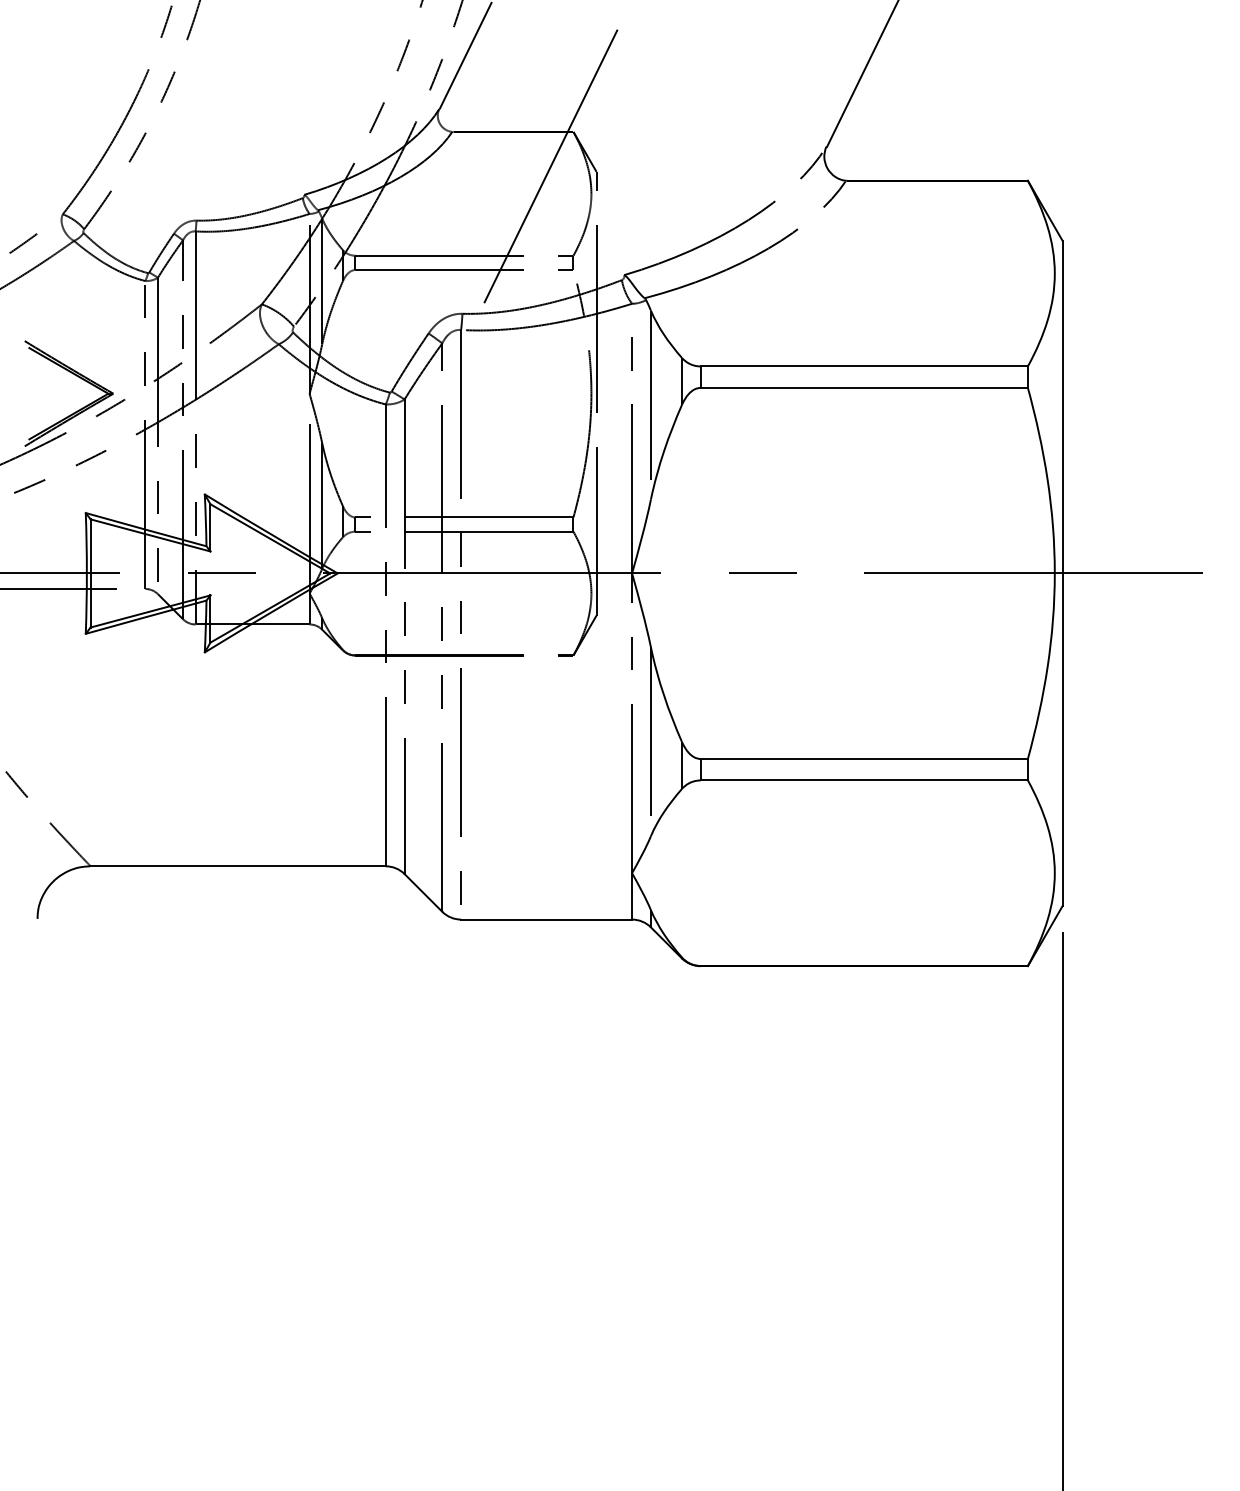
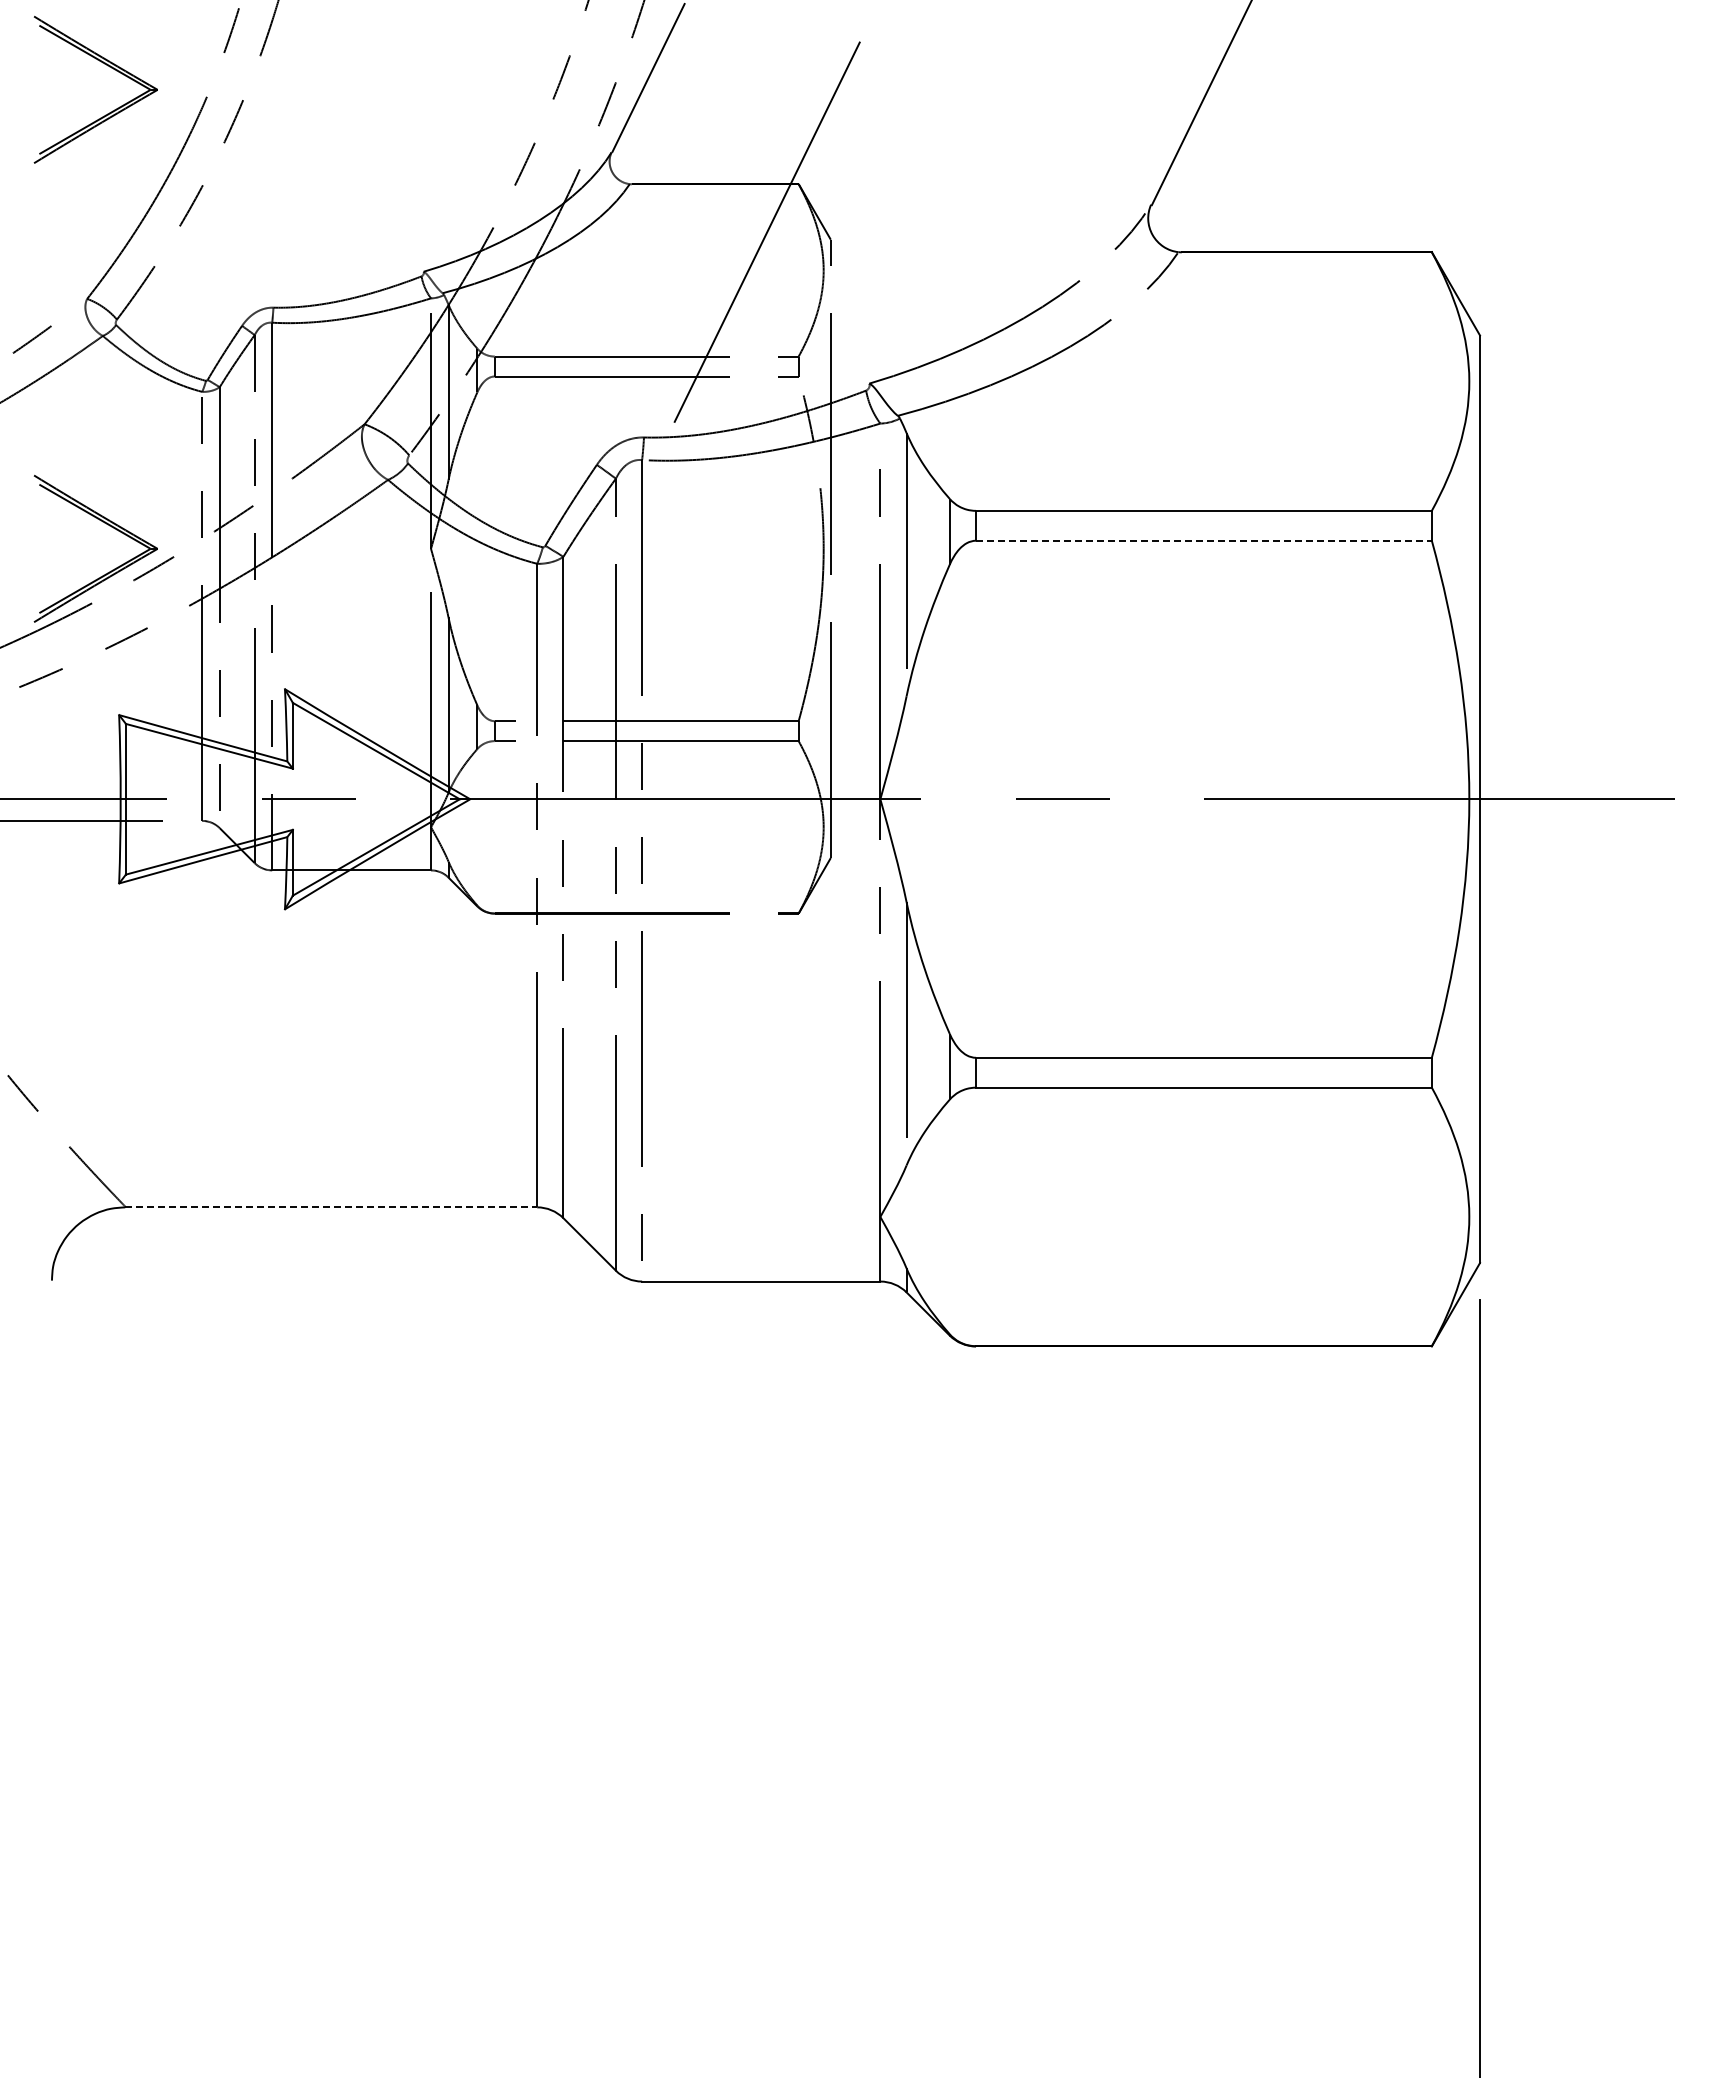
part: (78, 48) -> (109, 67), added
line: (864, 387) -> (1203, 540), solid -> dashed
line: (238, 866) -> (331, 1207), solid -> dashed

